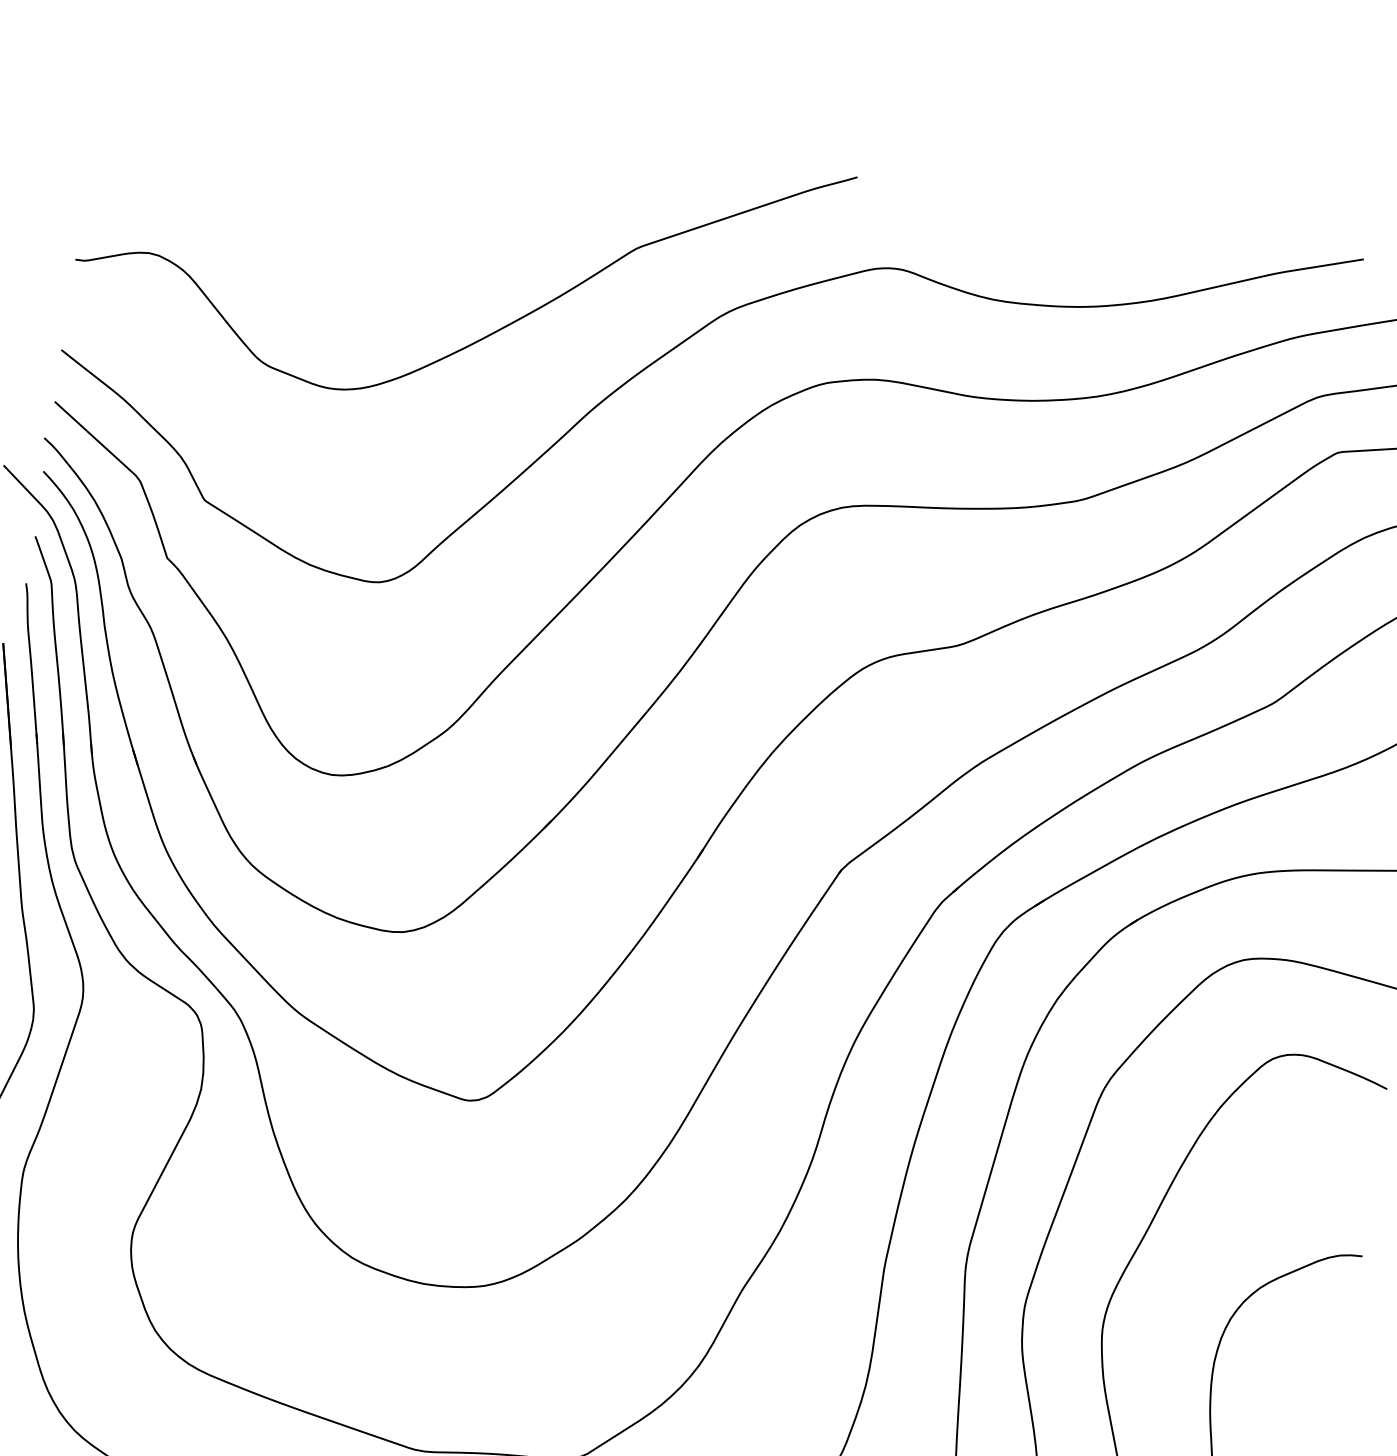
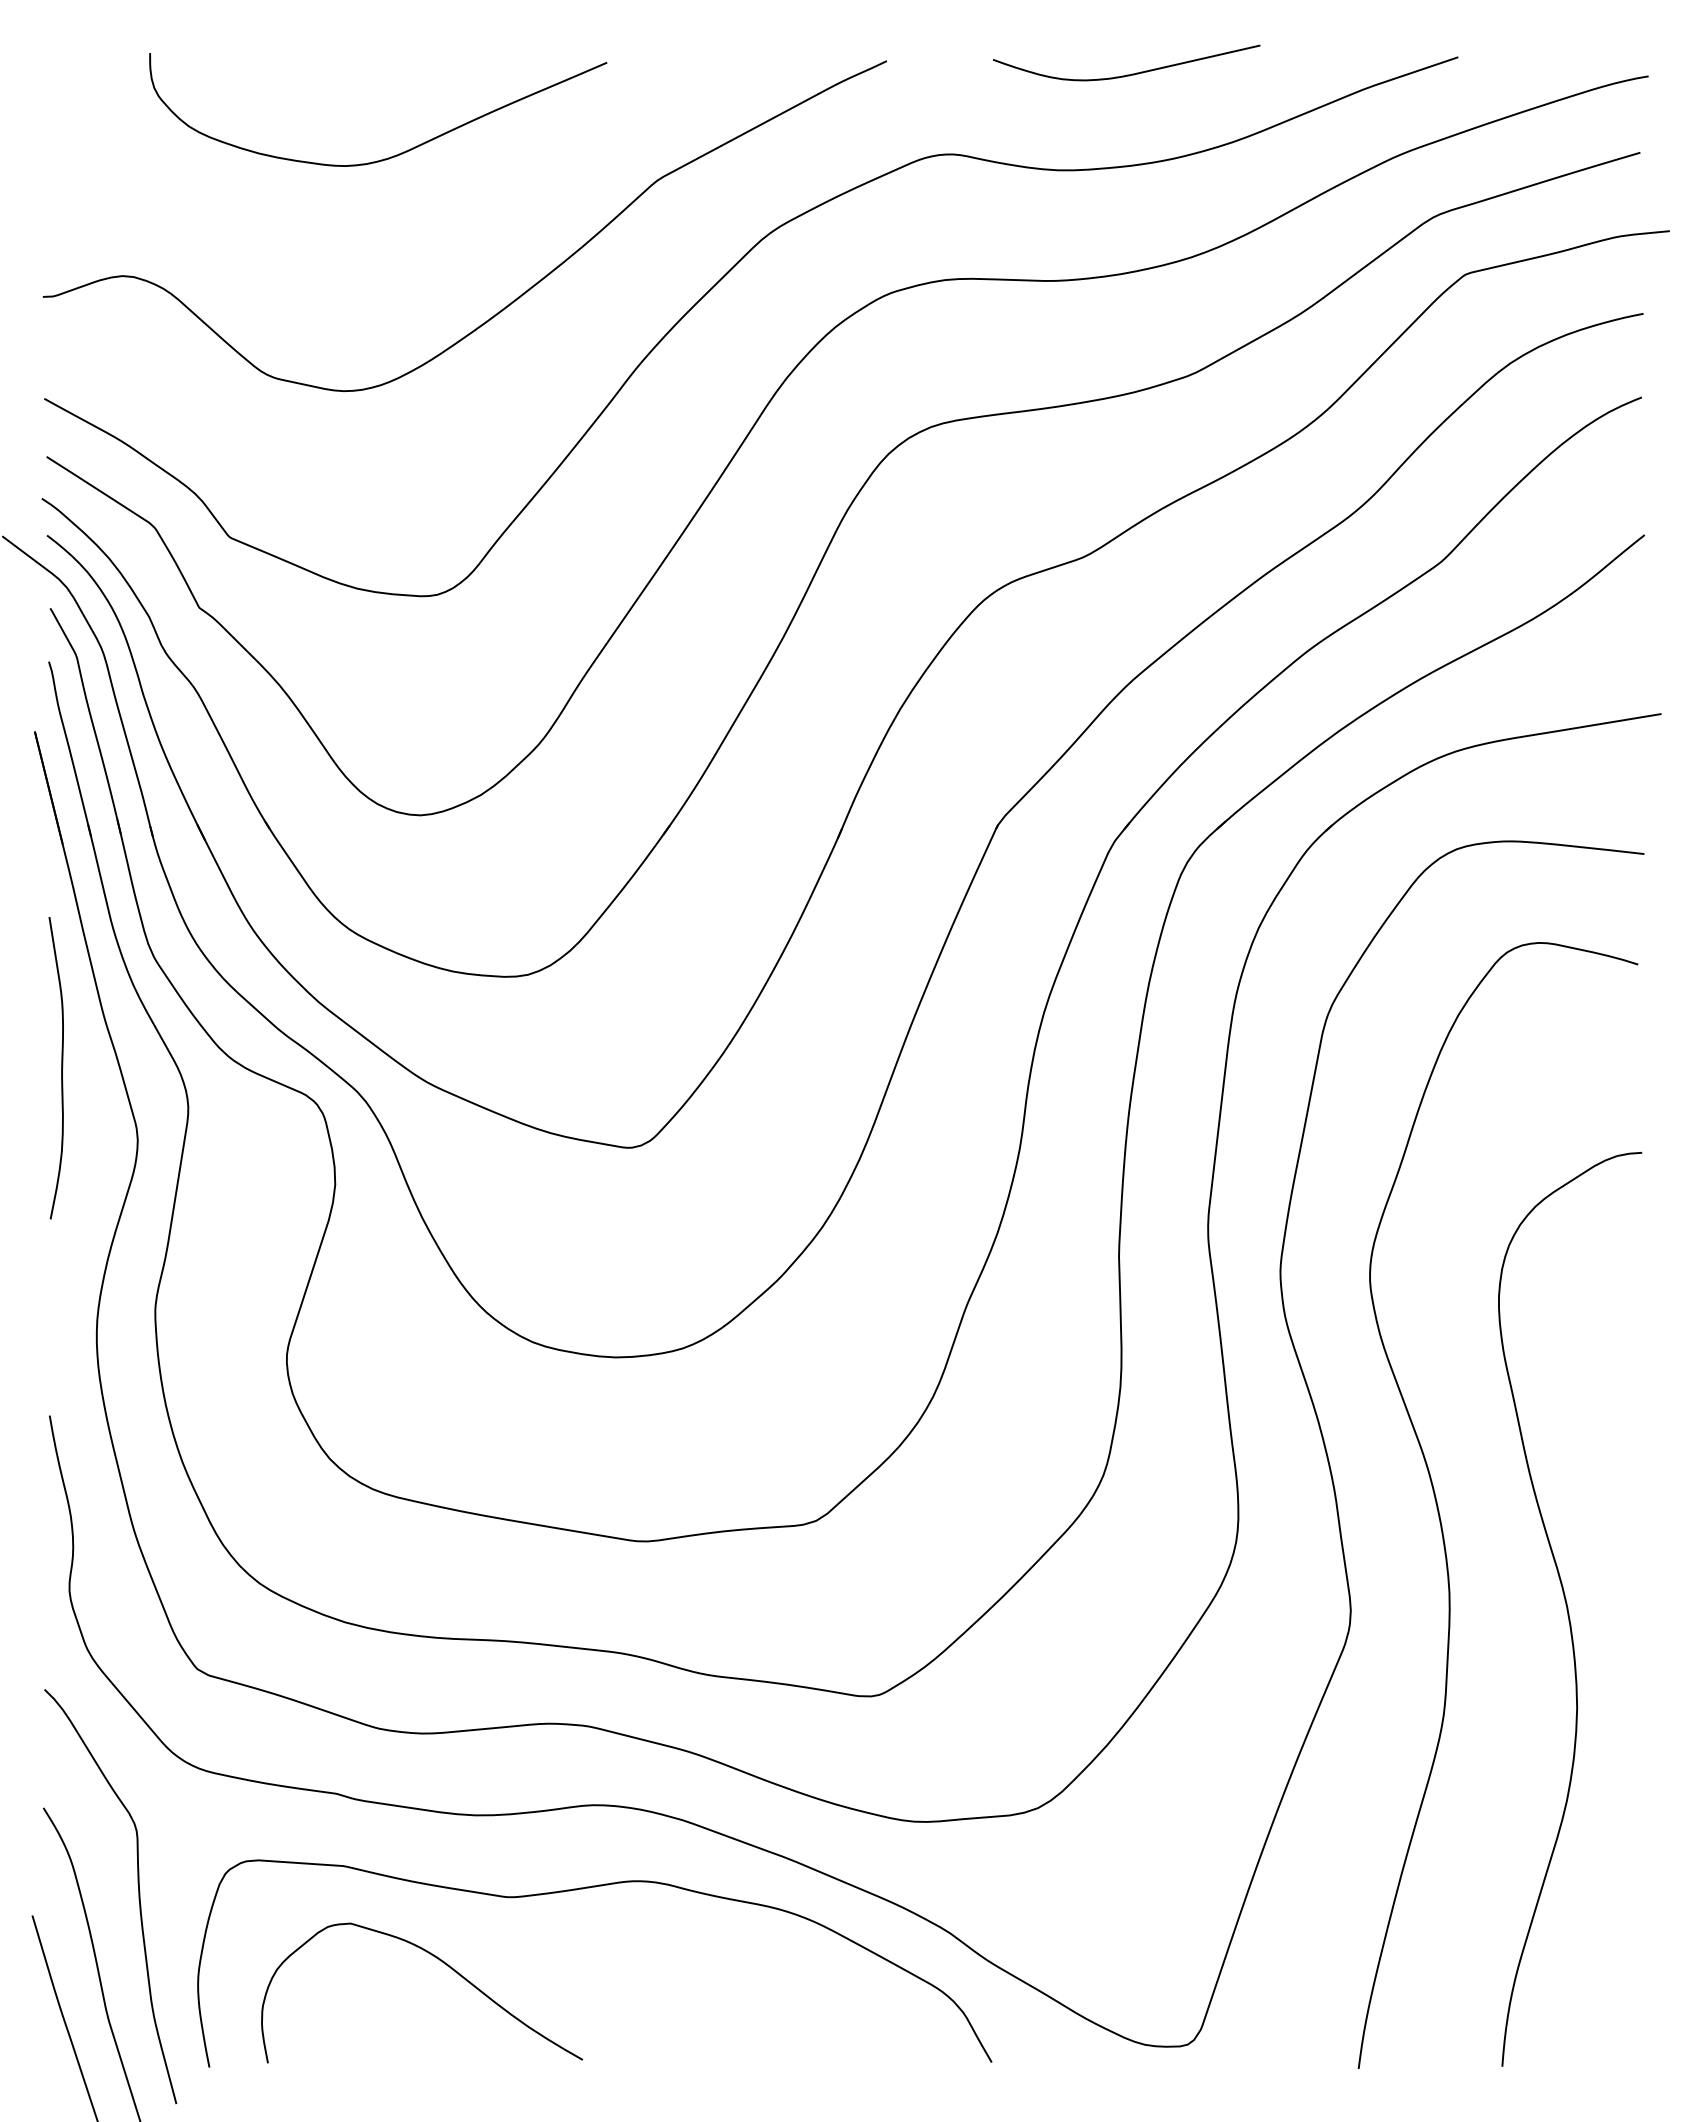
curve: (406, 186) -> (393, 155), added
curve: (1067, 225) -> (1126, 74), added

